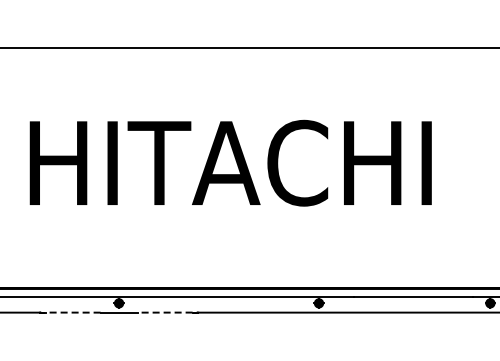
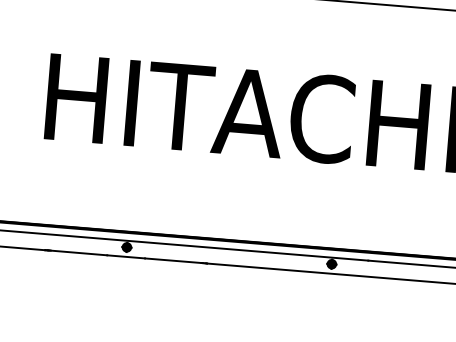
line: (73, 312) -> (79, 252), dashed -> solid
line: (165, 312) -> (173, 260), dashed -> solid

